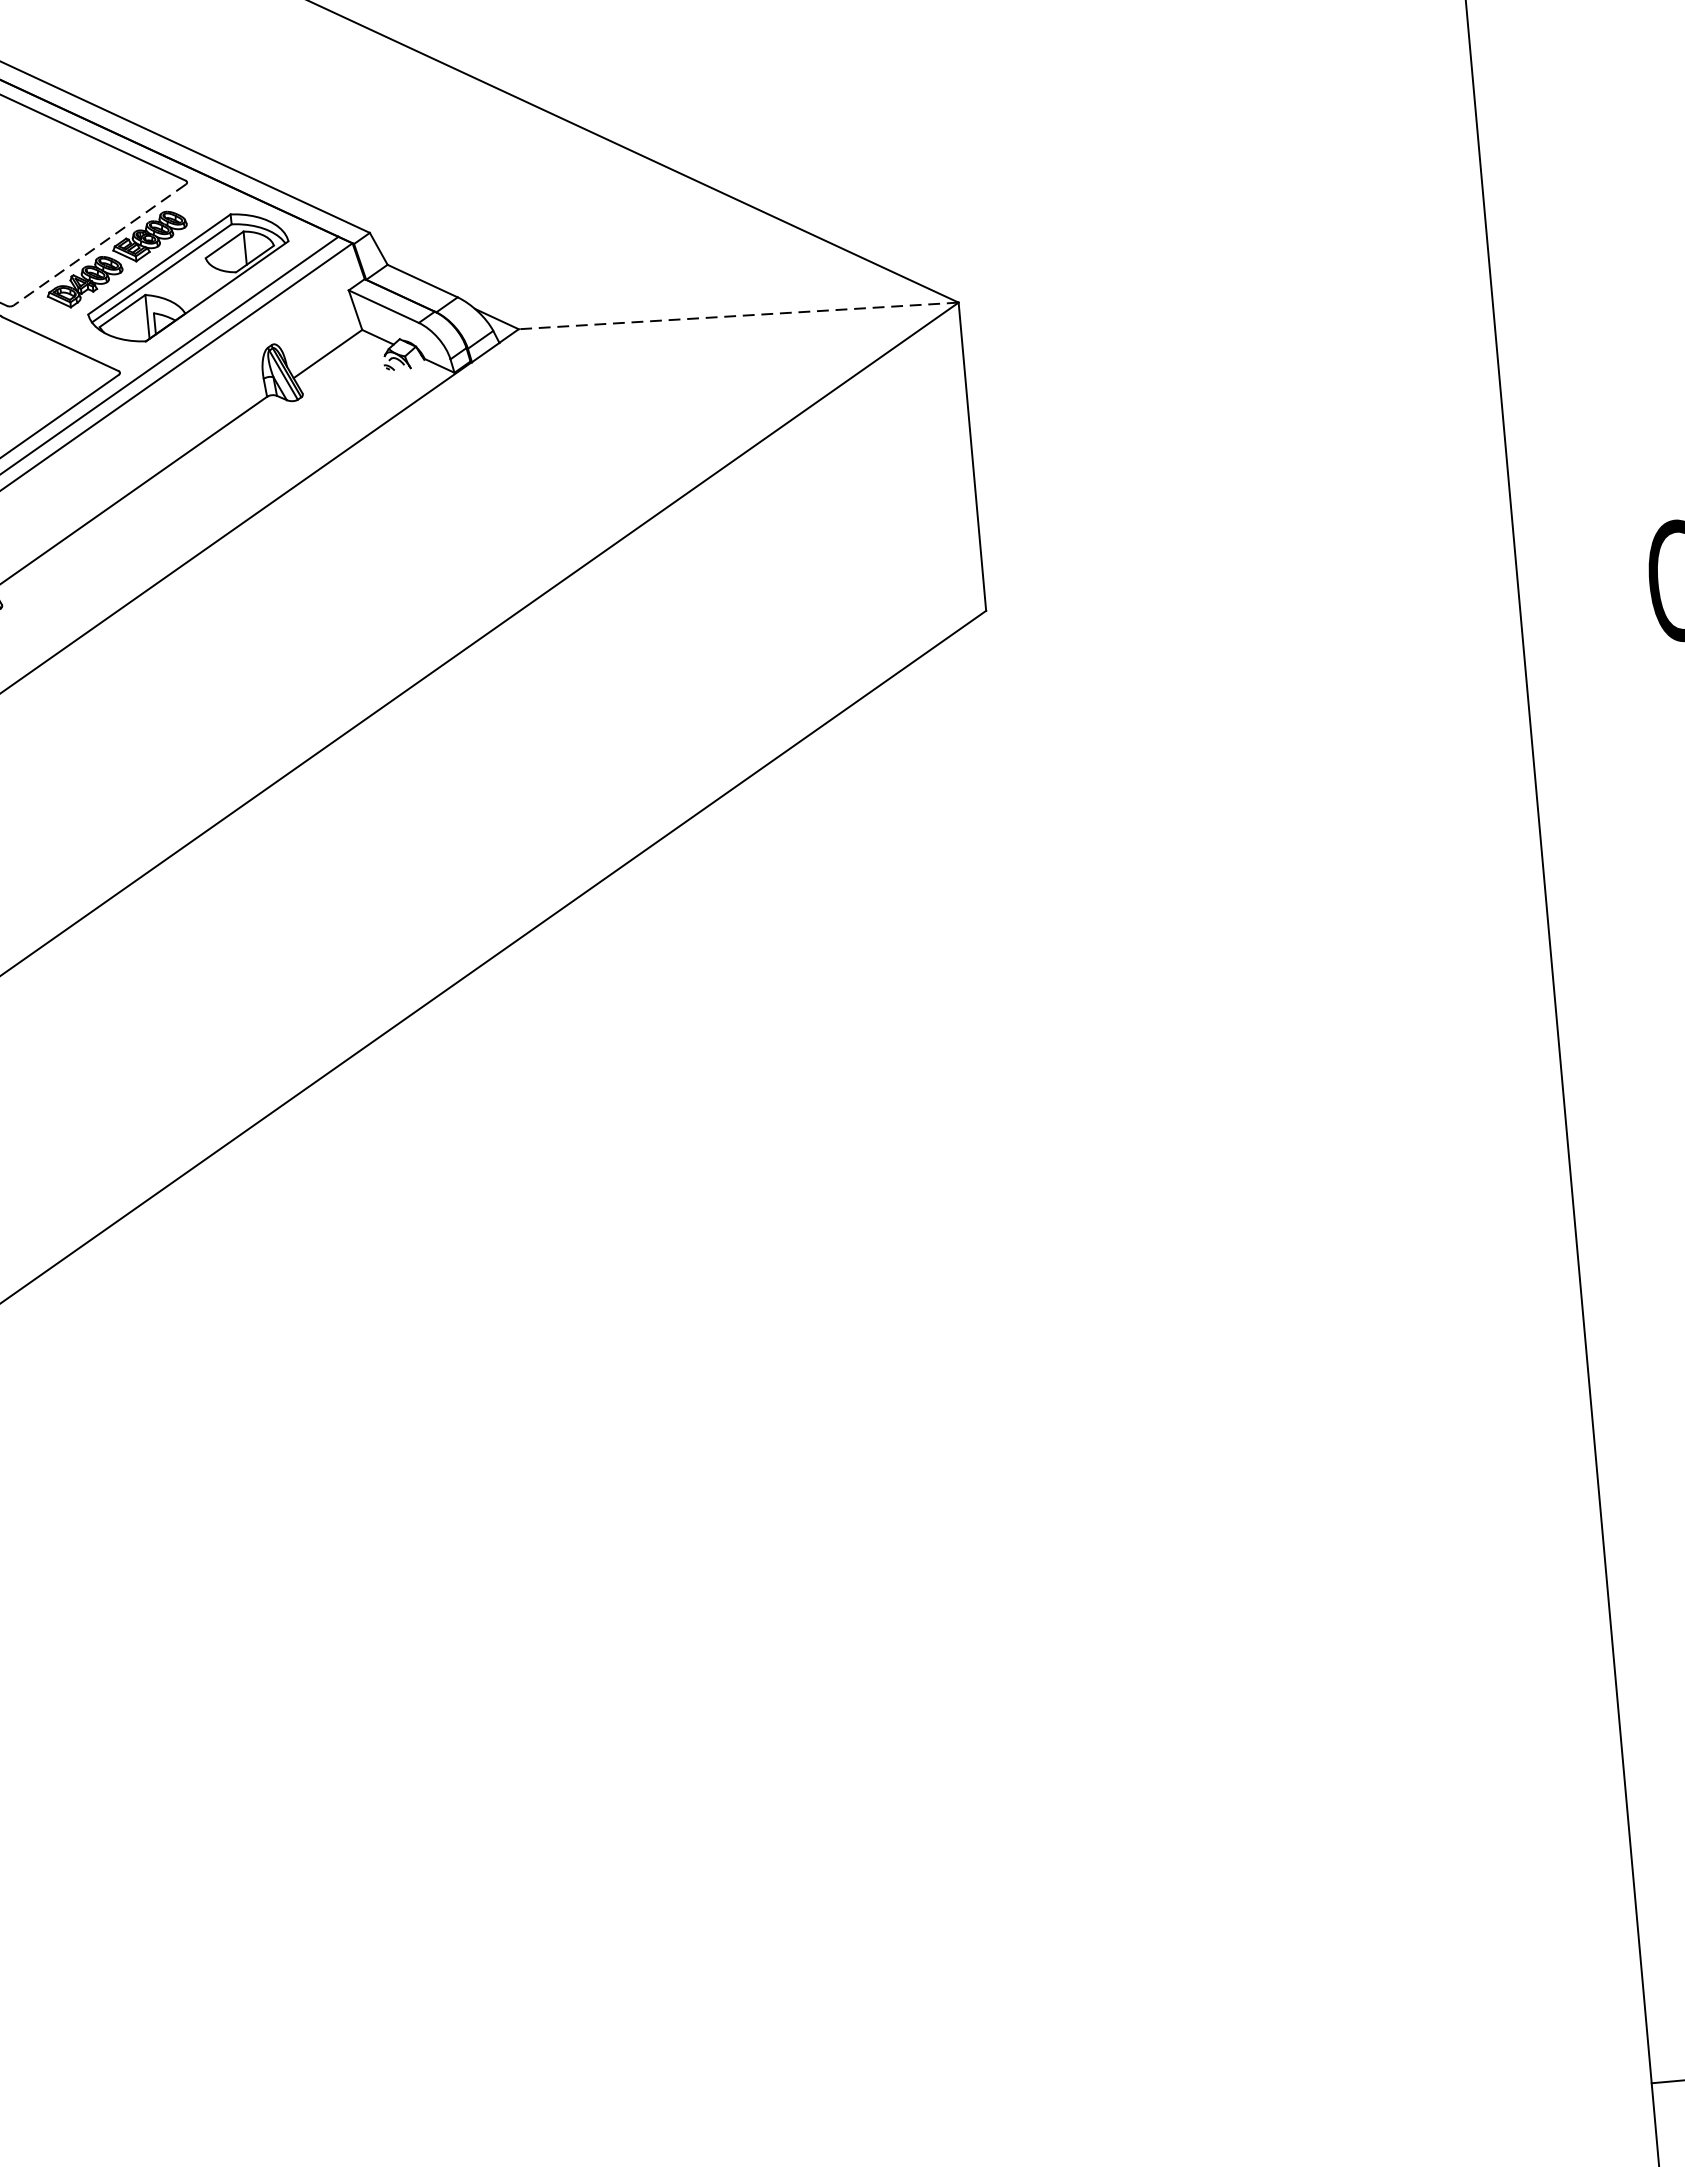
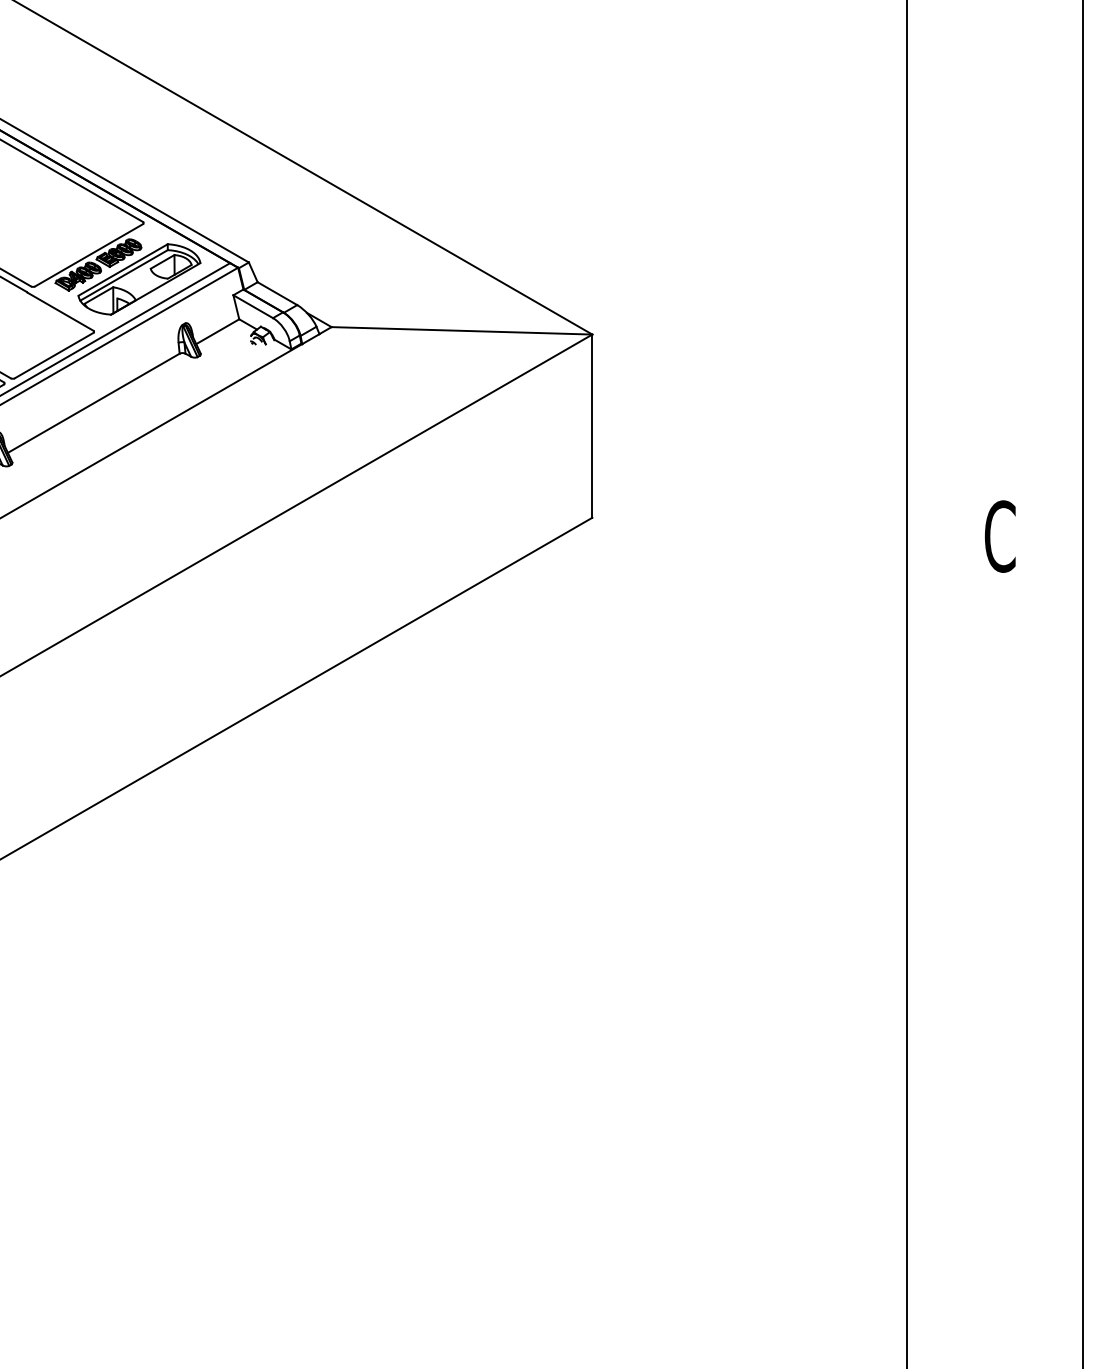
line: (98, 245) -> (88, 255), dashed -> solid
line: (737, 315) -> (461, 330), dashed -> solid

